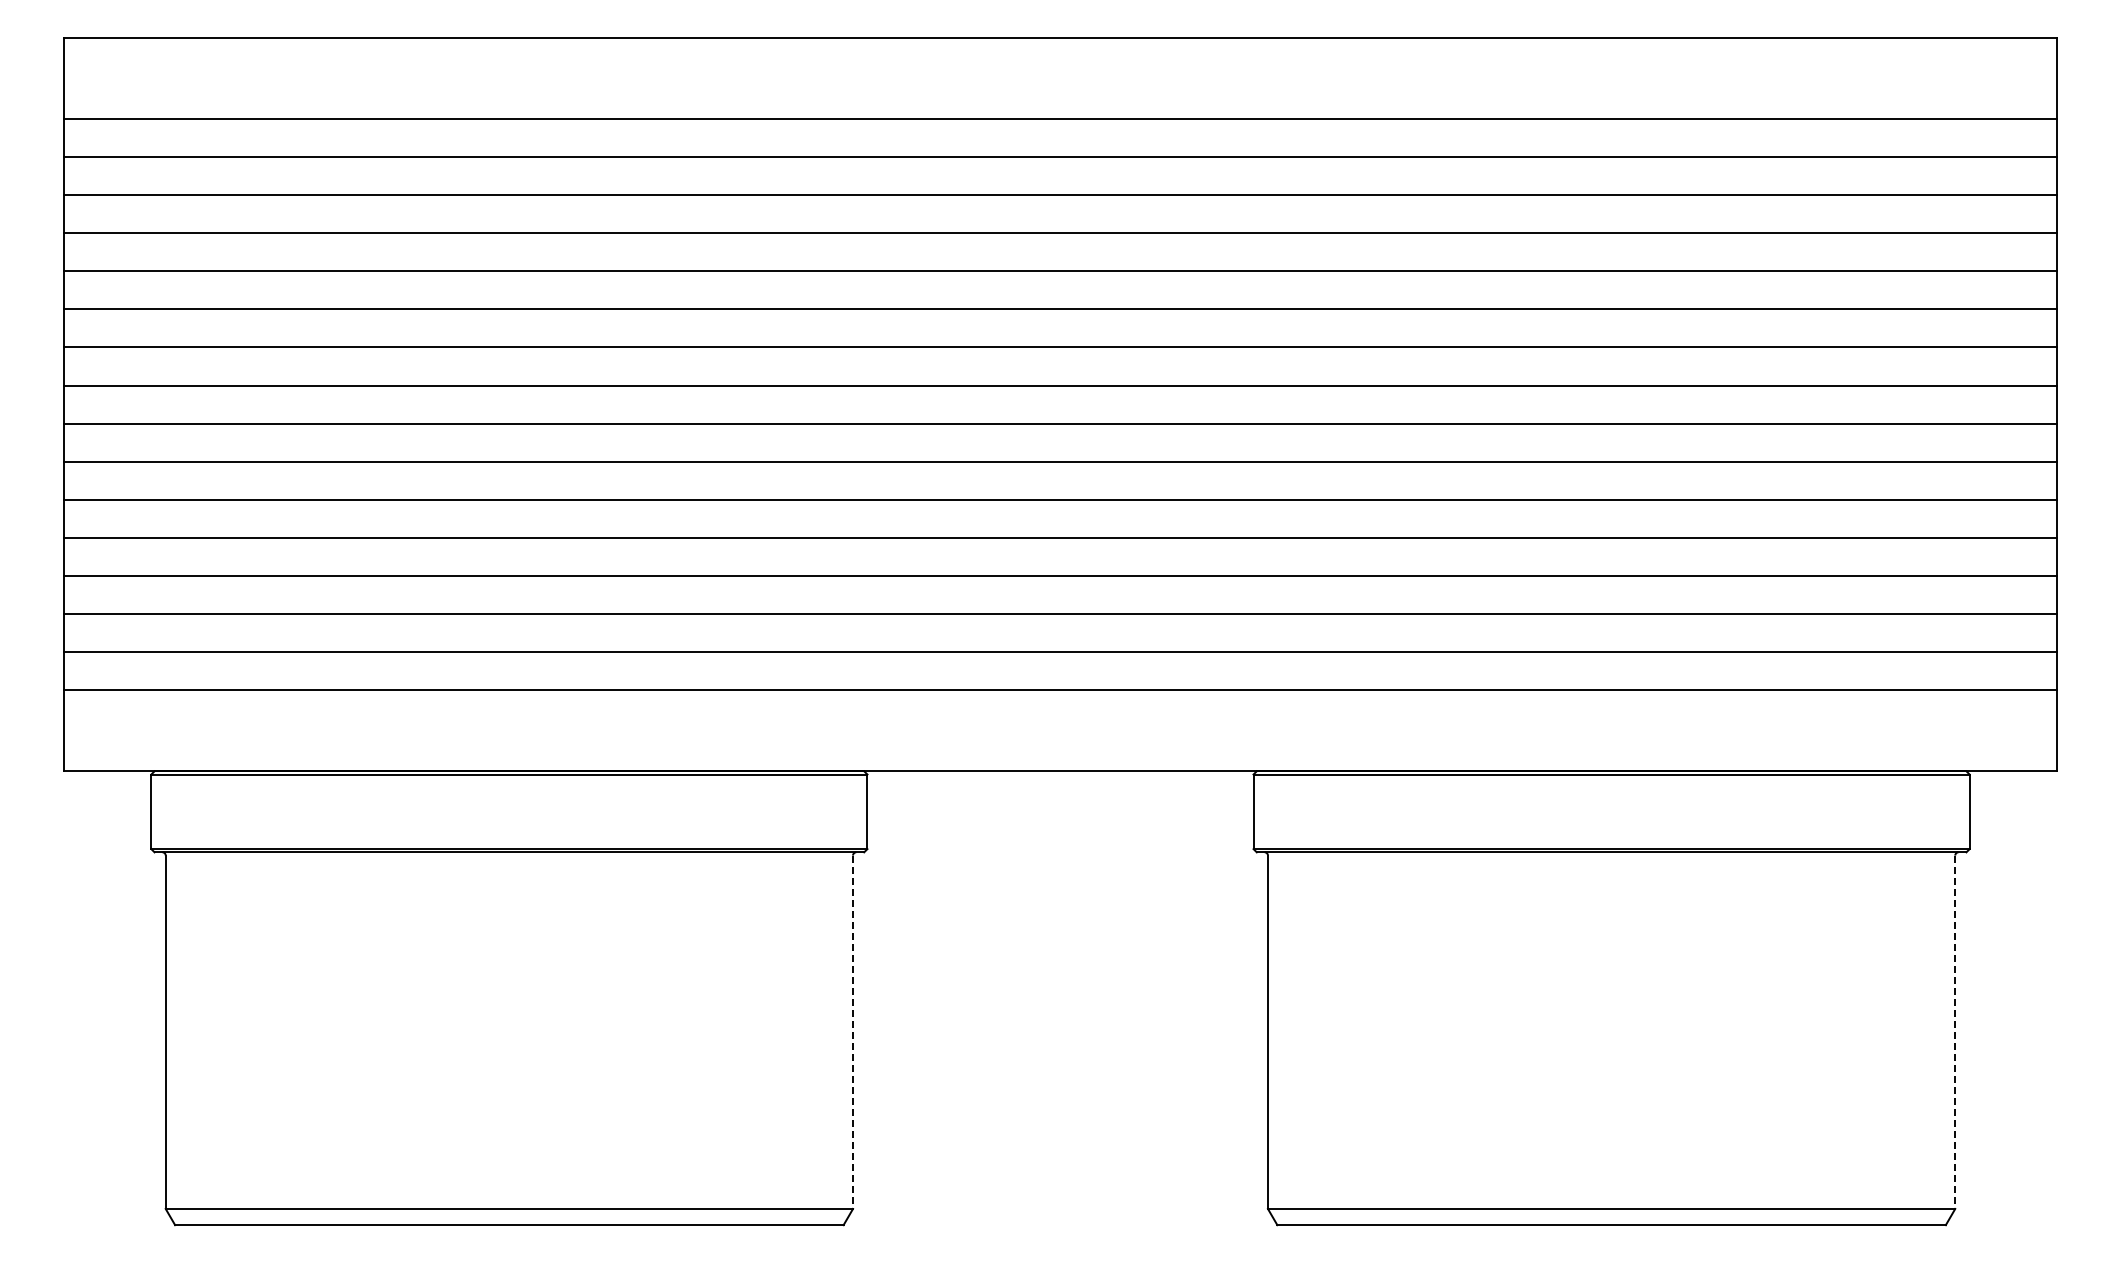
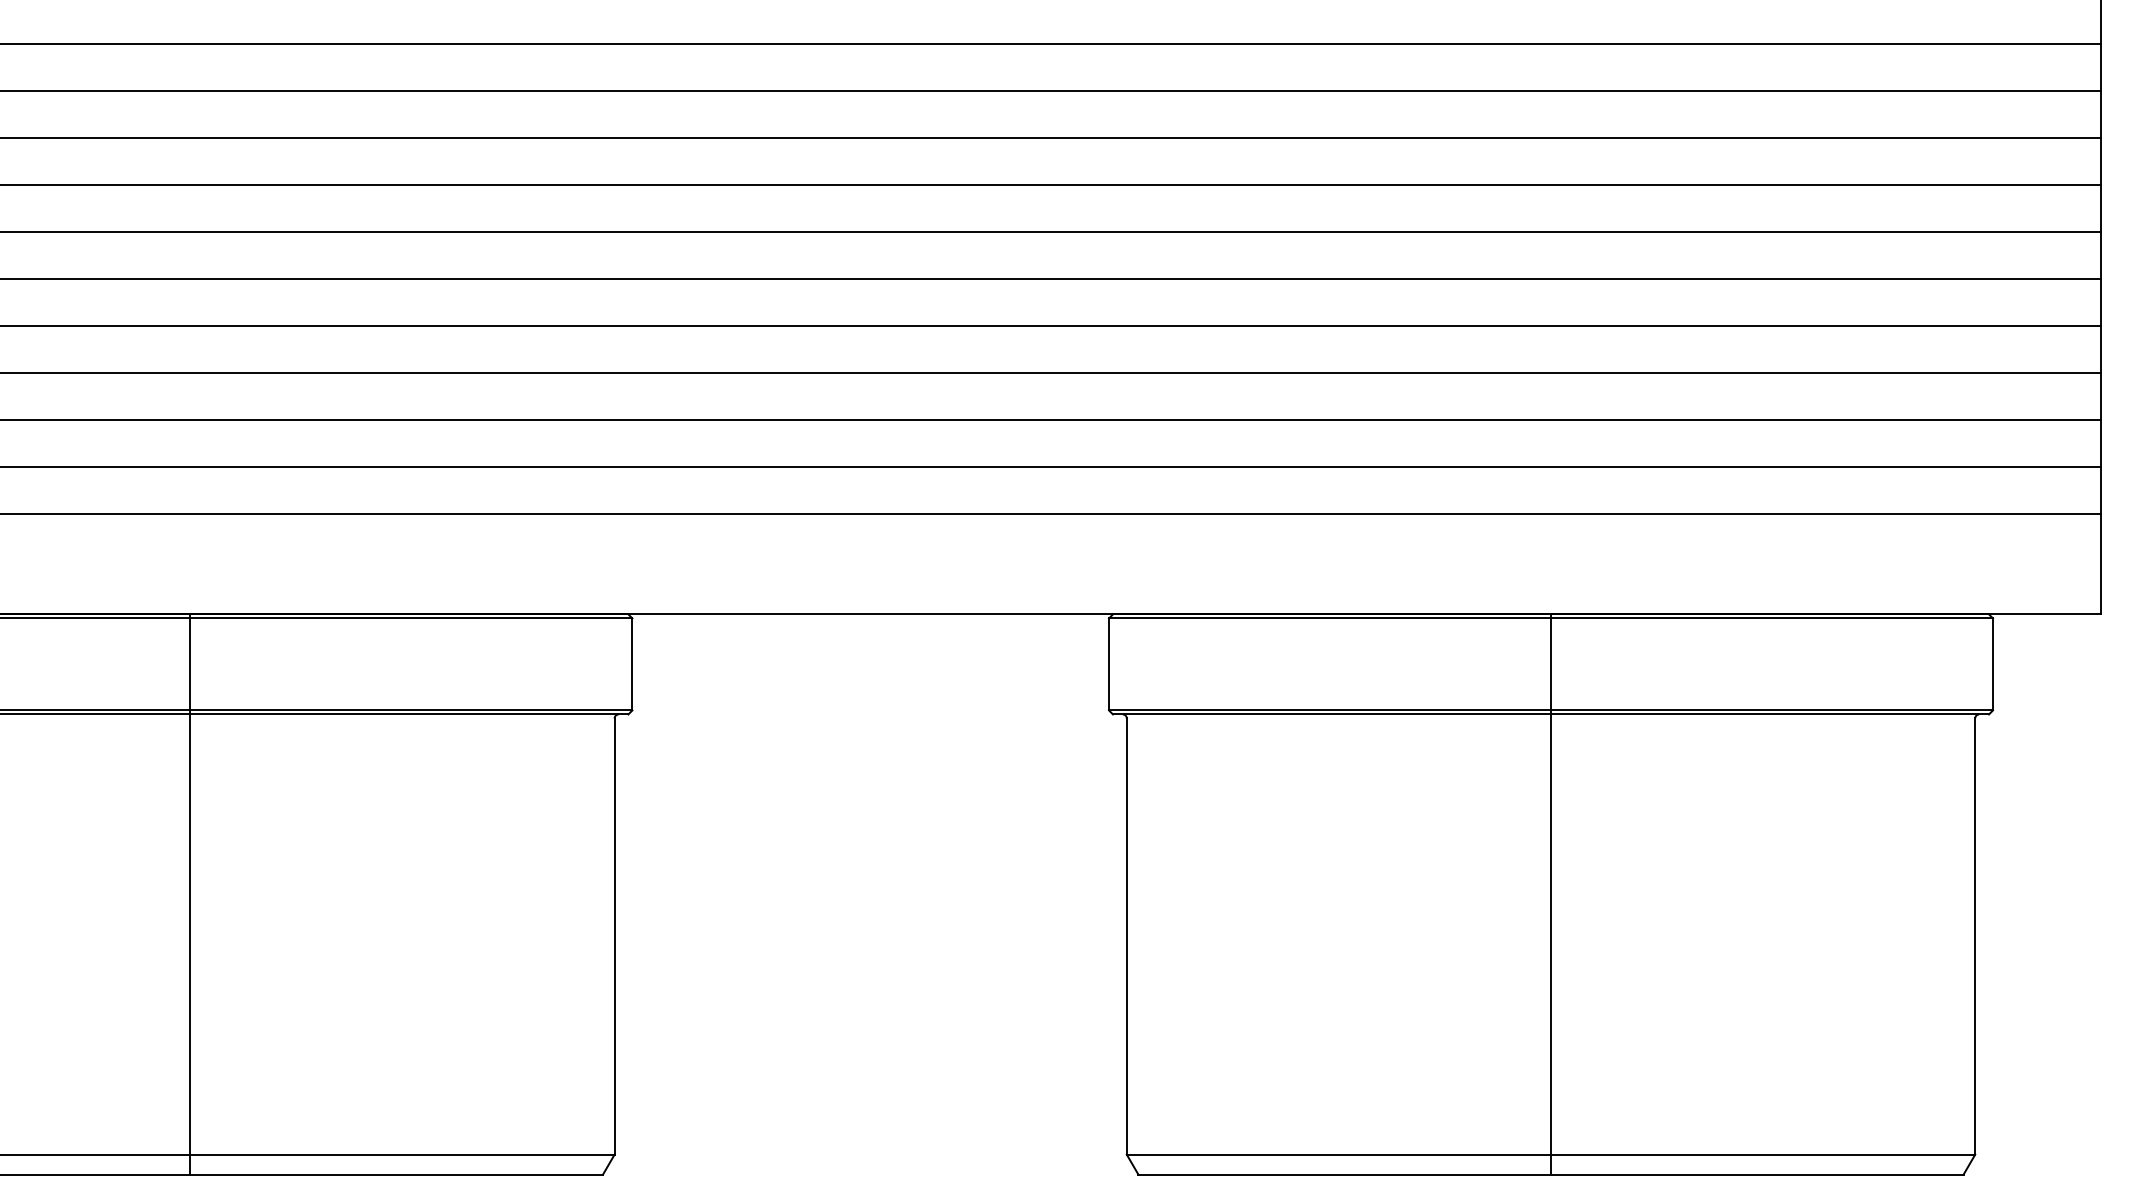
line: (509, 998) -> (190, 894), added
line: (1611, 998) -> (1550, 894), added
line: (853, 1032) -> (615, 936), dashed -> solid
line: (1955, 1032) -> (1975, 936), dashed -> solid

